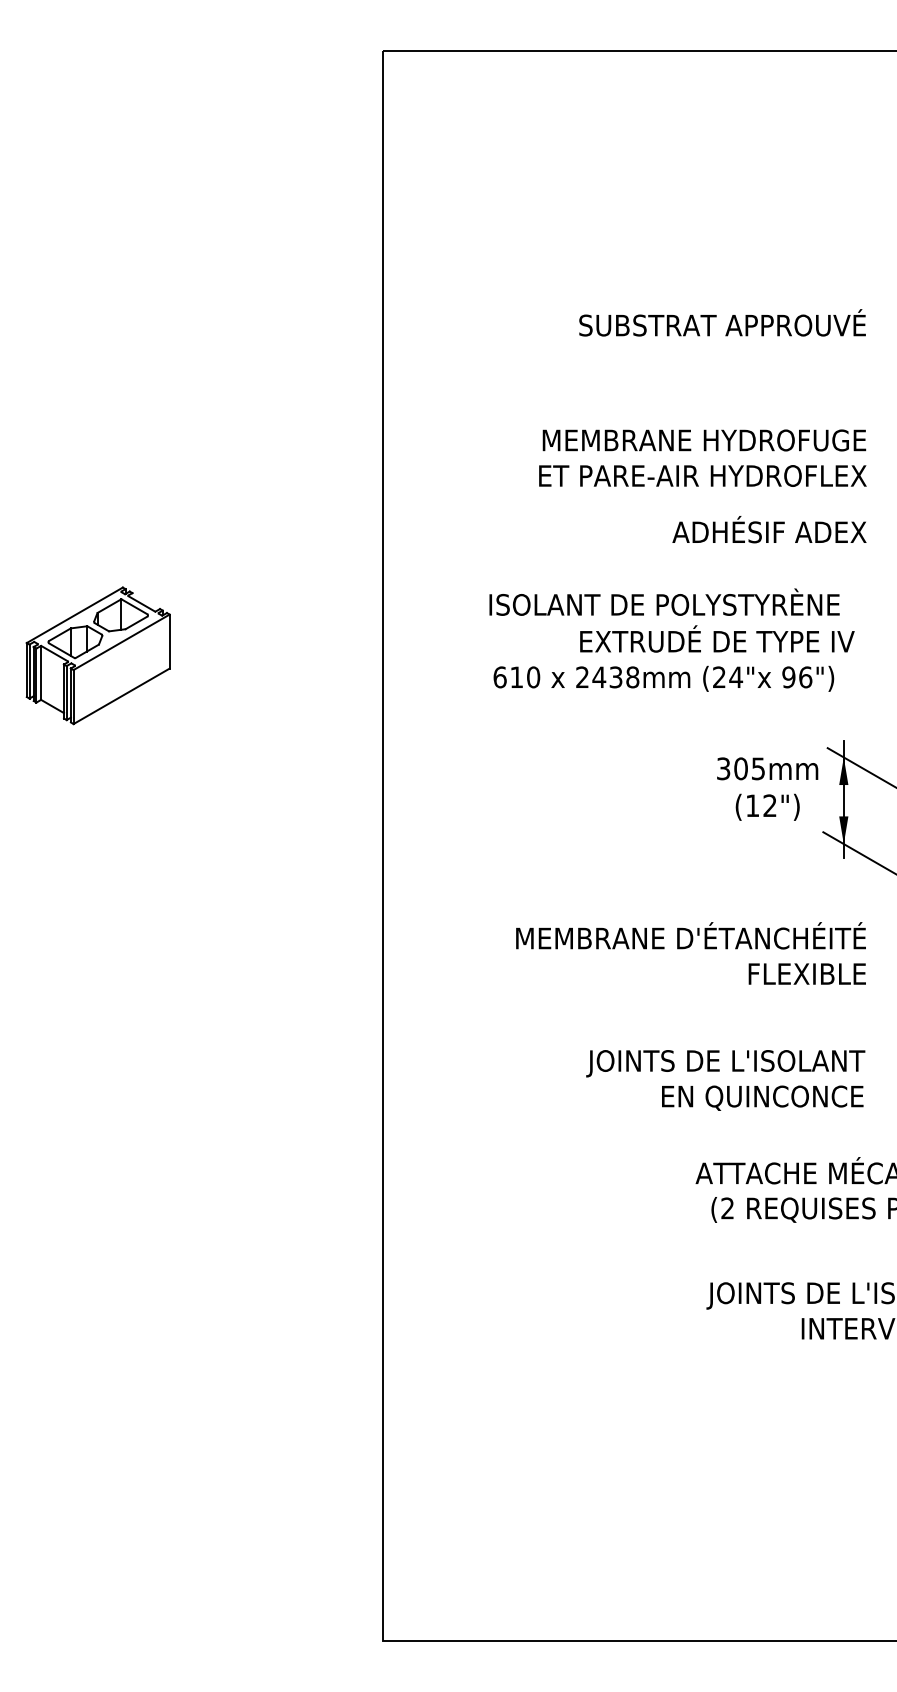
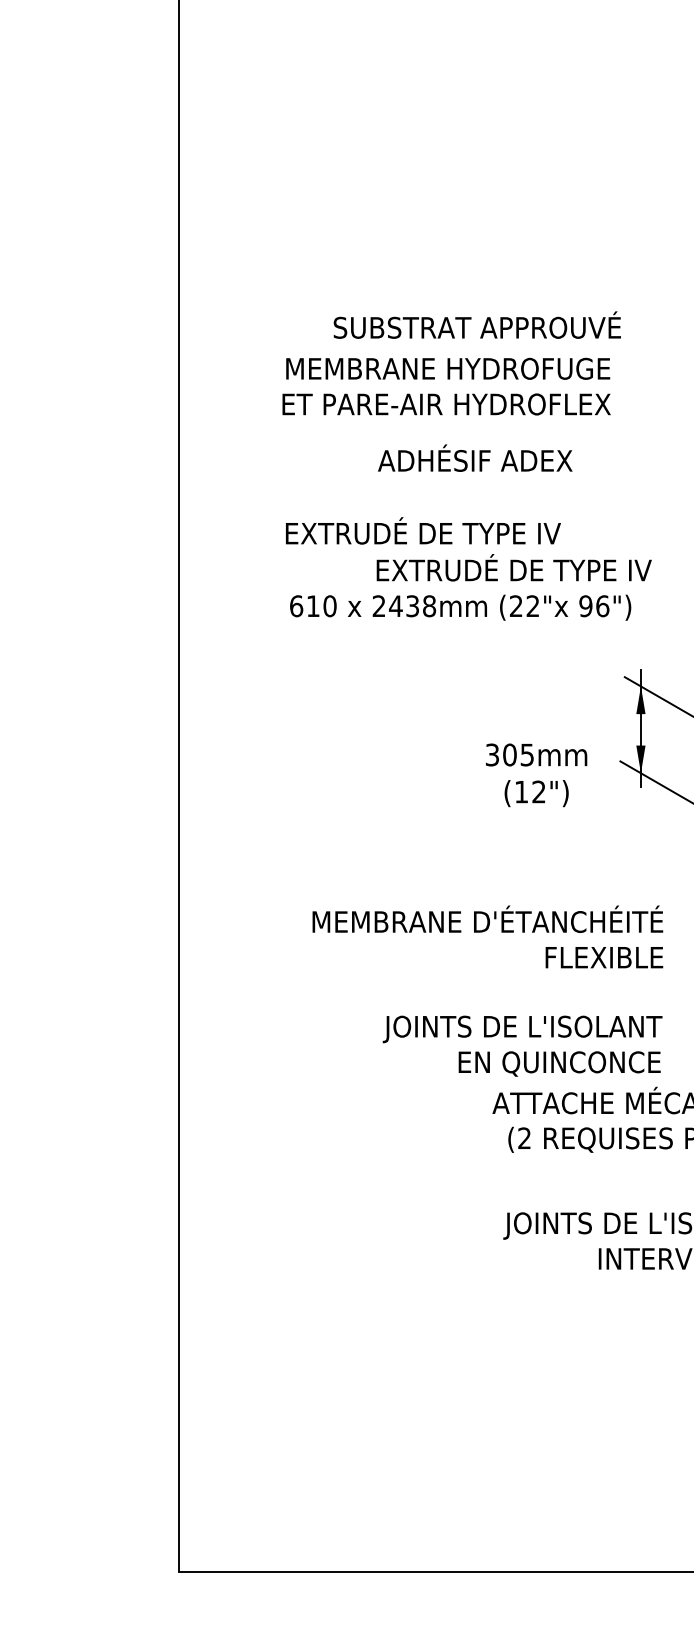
text: (722, 322) -> (477, 324), moved
text: (702, 457) -> (446, 385), moved
text: (769, 529) -> (475, 458), moved
text: (665, 601) -> (462, 530), ISOLANT DE POLYSTYRÈNE -> EXTRUDÉ DE TYPE IV
text: (736, 676) -> (533, 605), (24"x -> (22"x
text: (767, 788) -> (536, 774), moved
text: (690, 953) -> (487, 937), moved
text: (725, 1080) -> (522, 1046), moved

